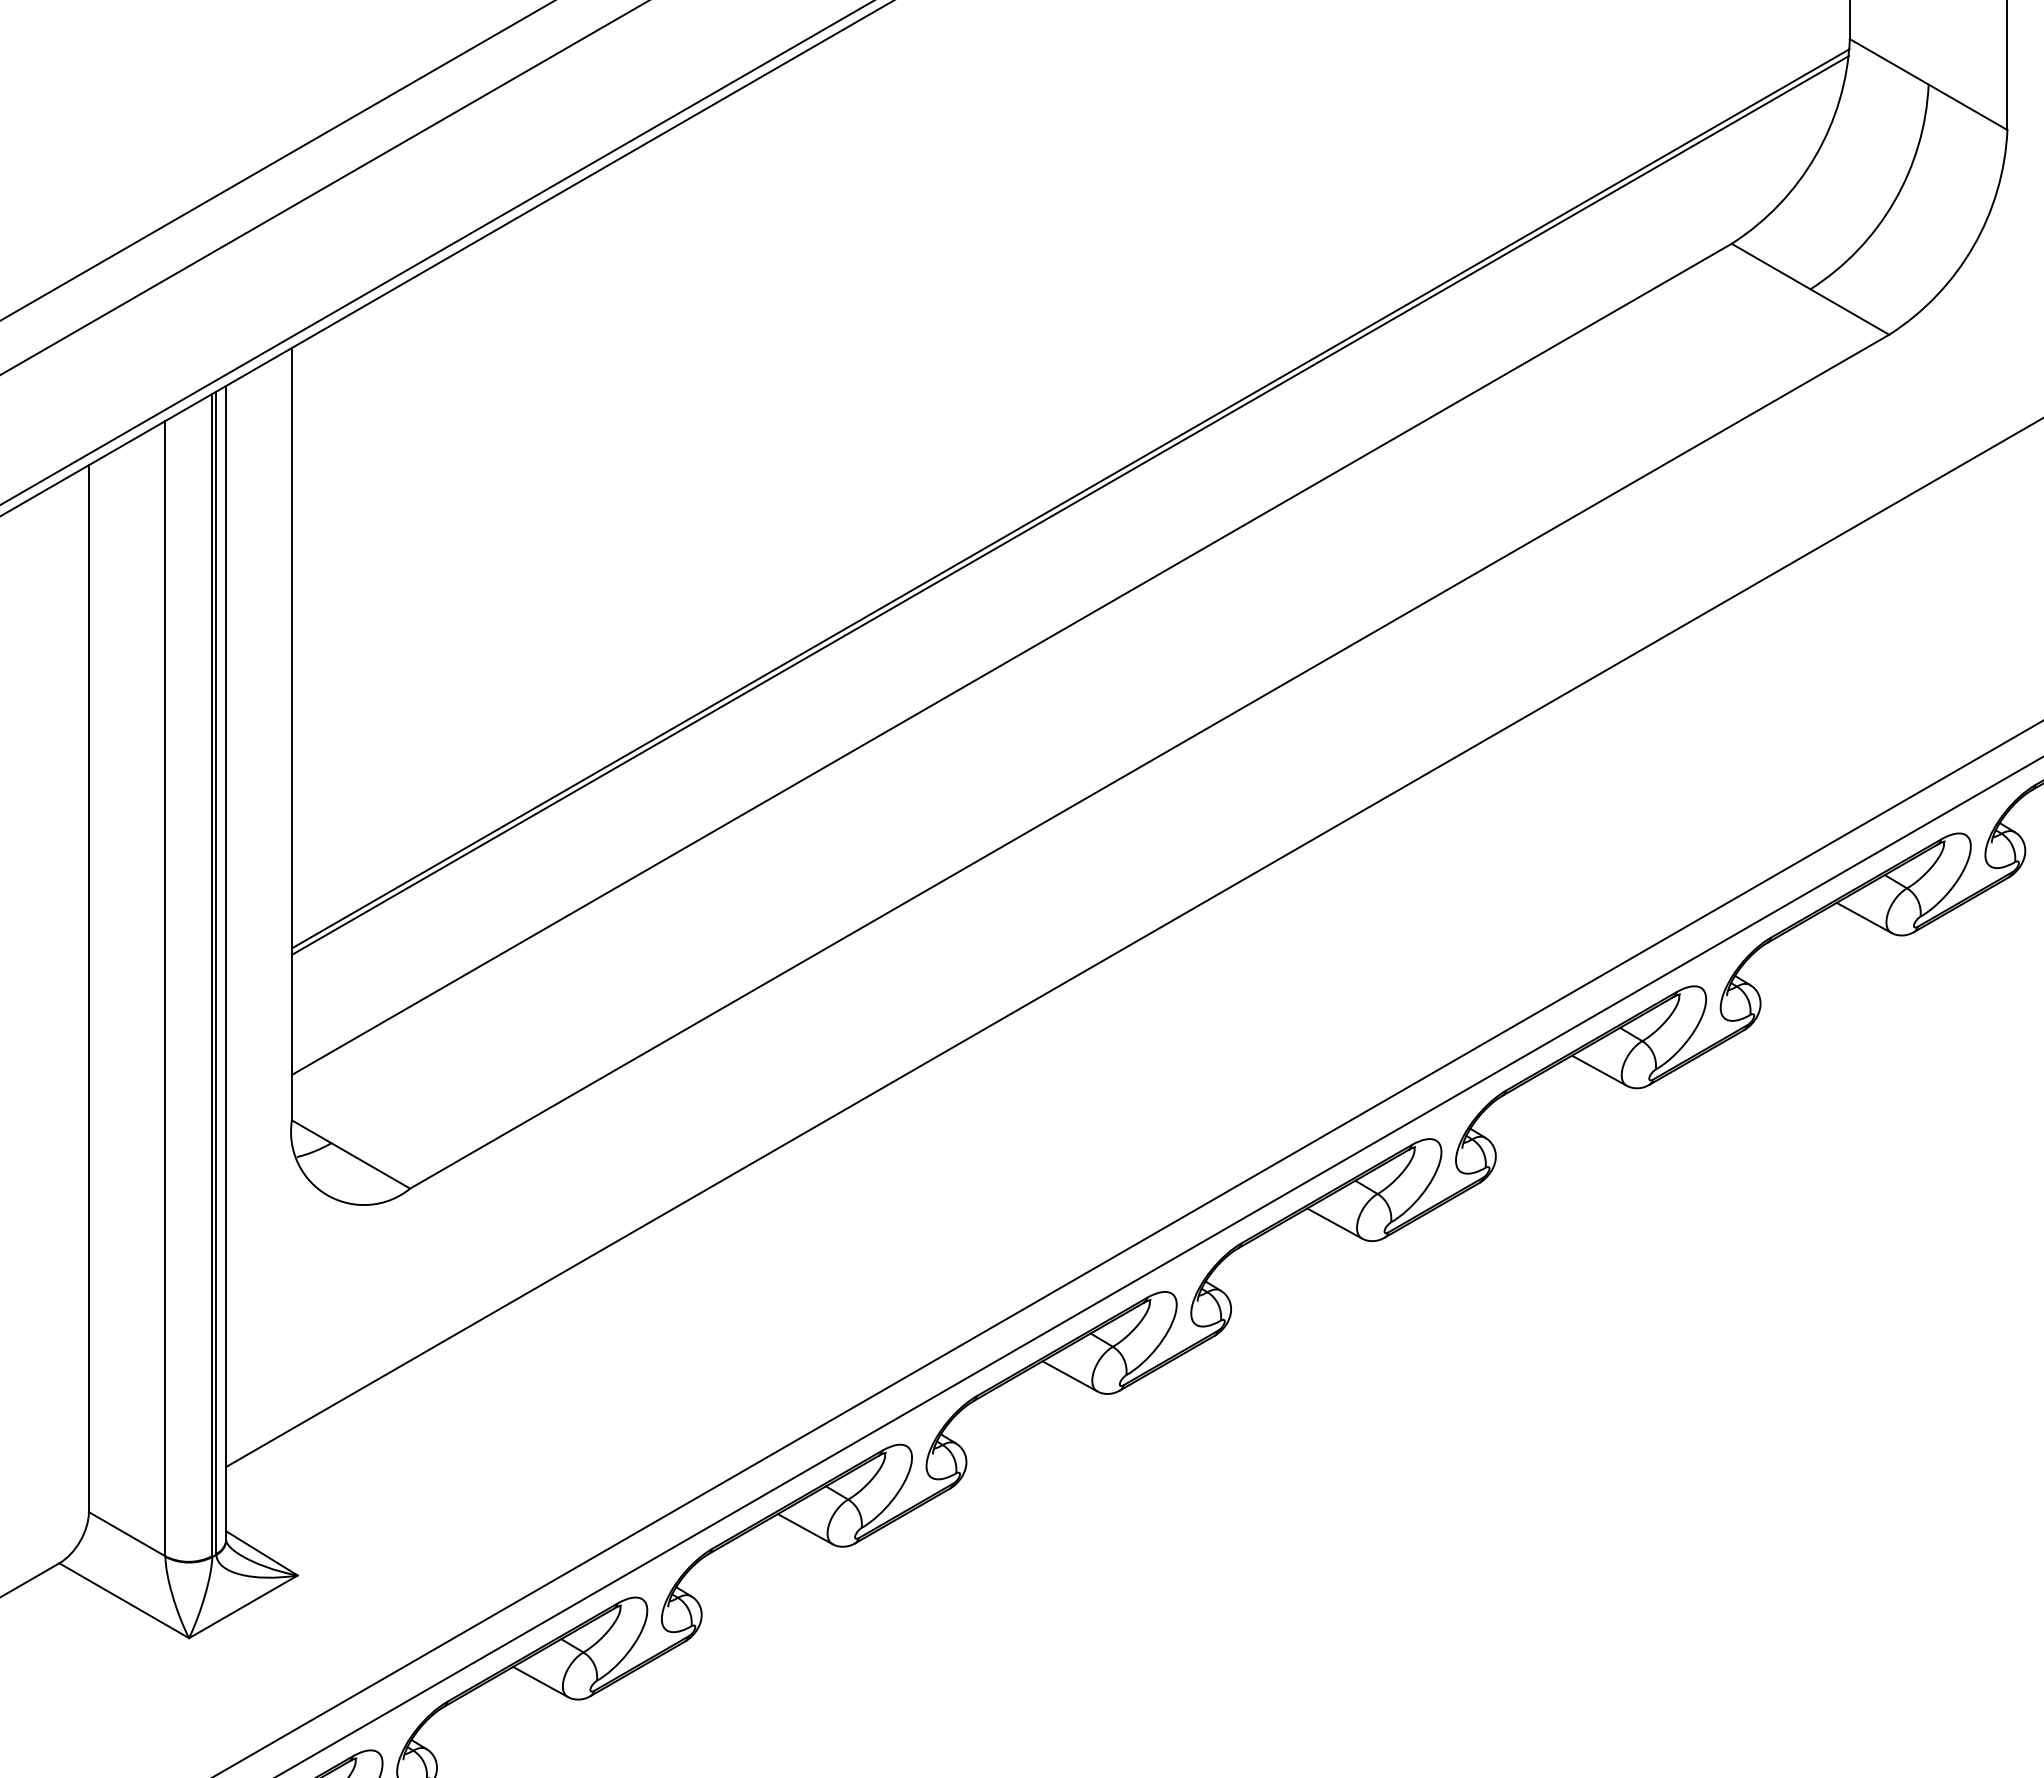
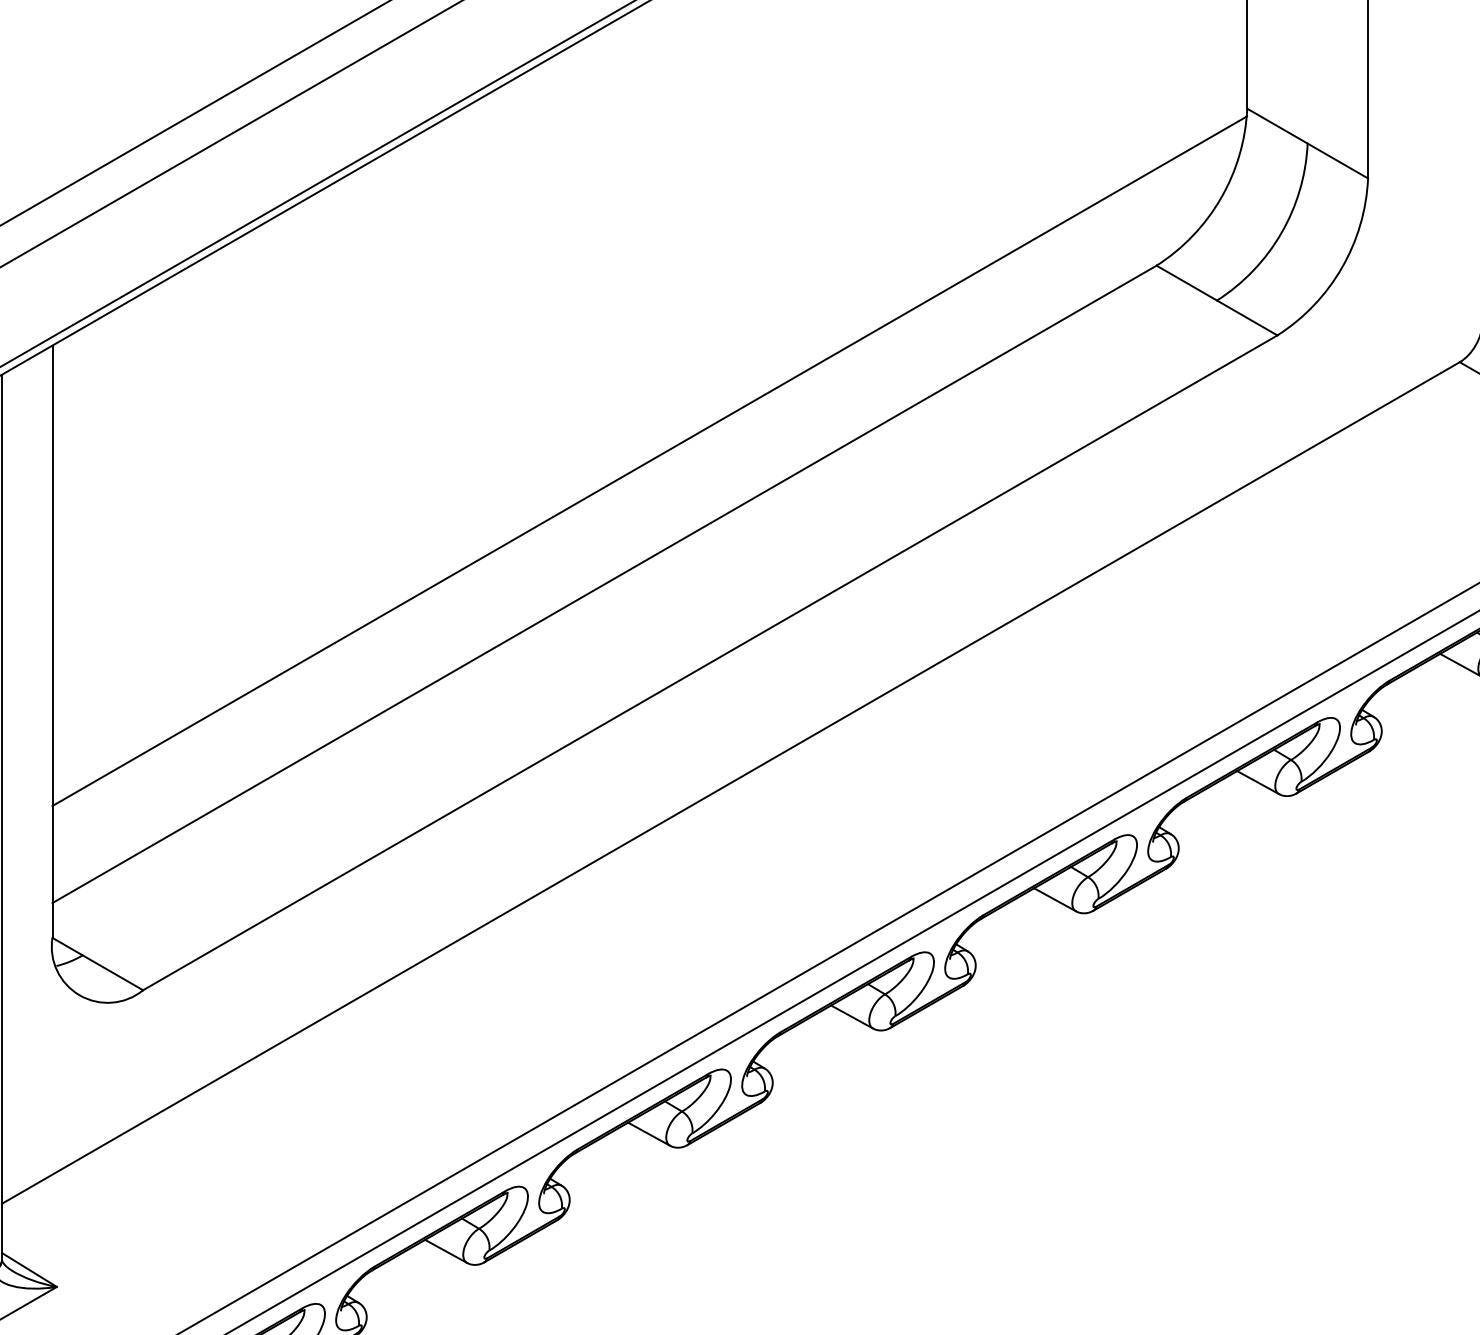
line: (1070, 505) -> (649, 466), removed

